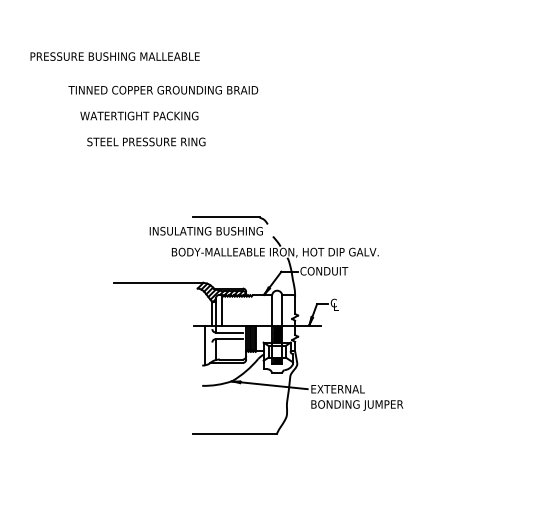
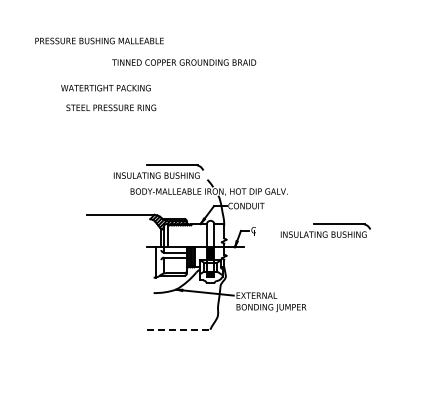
text: (115, 55) -> (99, 40), moved
text: (163, 90) -> (184, 62), moved
part: (428, 303) -> (325, 230), added
line: (234, 433) -> (178, 329), solid -> dashed

